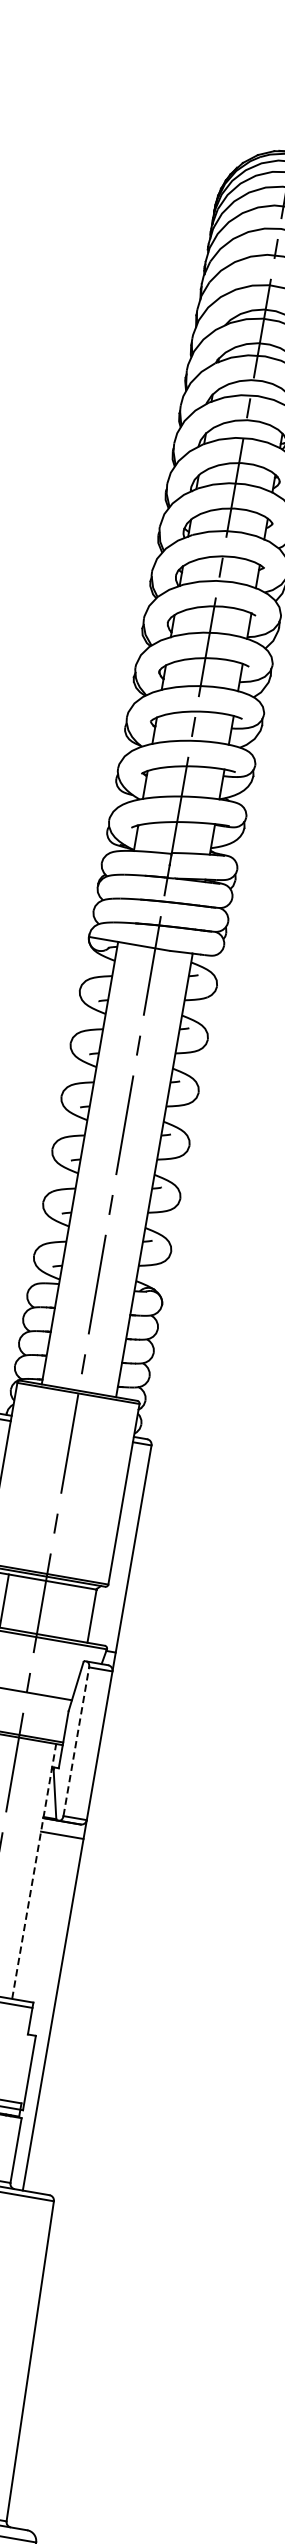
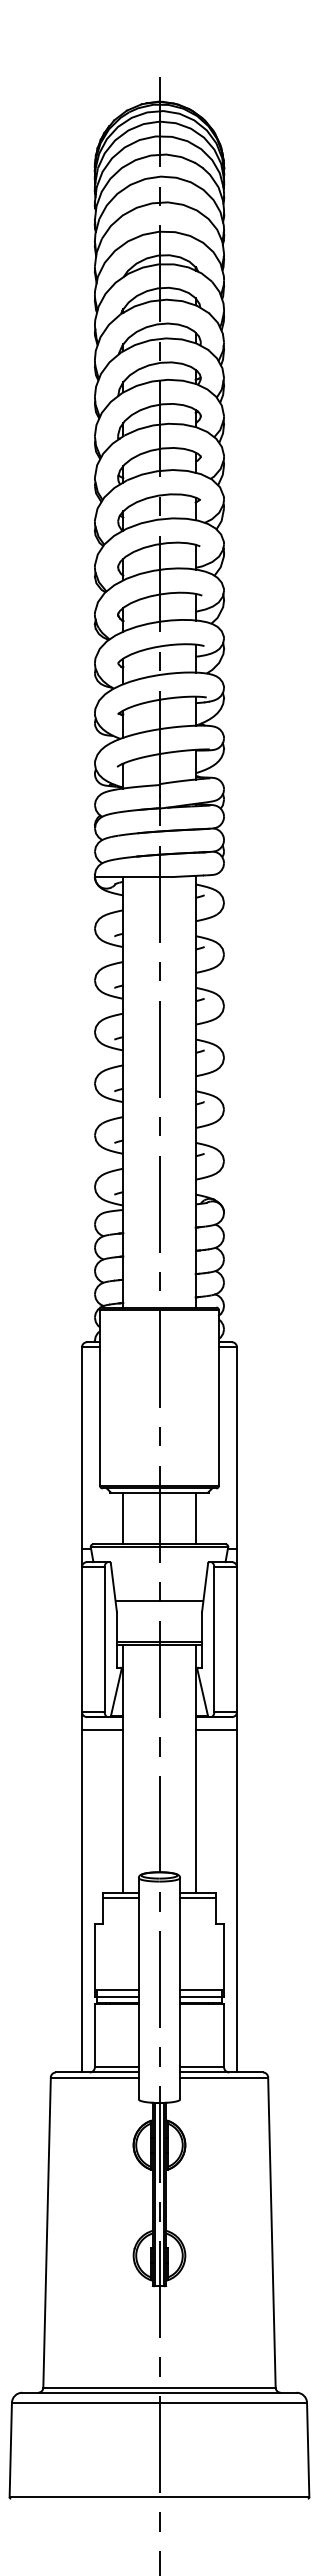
line: (91, 1616) -> (195, 1518), moved
line: (76, 1741) -> (214, 1639), dashed -> solid
line: (34, 1870) -> (195, 1768), dashed -> solid

